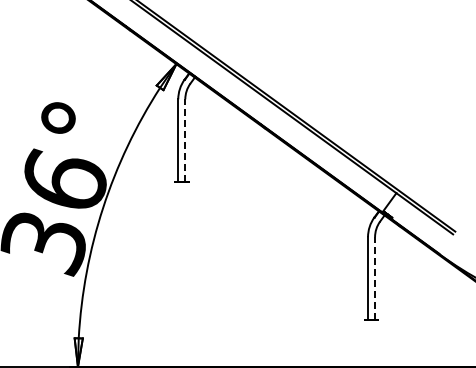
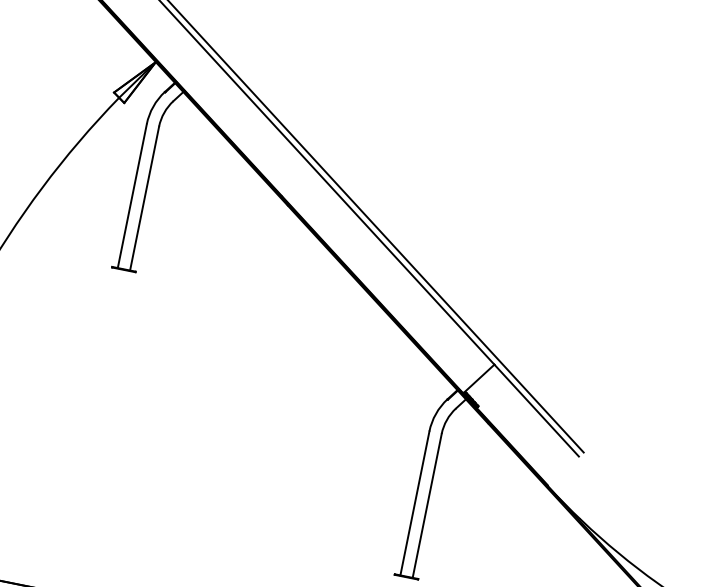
line: (185, 140) -> (144, 198), dashed -> solid
line: (375, 277) -> (428, 504), dashed -> solid

